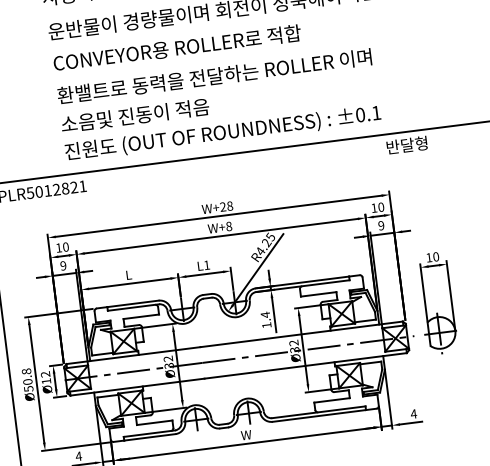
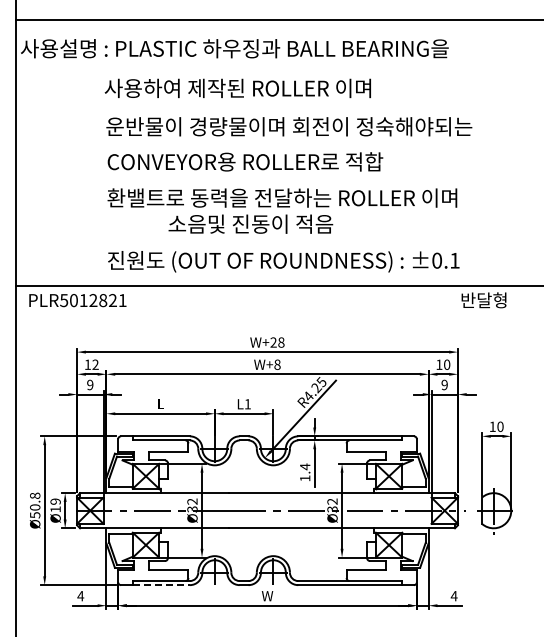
text: (134, 115) -> (250, 223), moved
text: (65, 246) -> (95, 364), 10 -> 12
text: (45, 374) -> (55, 501), Ø12 -> Ø19
line: (150, 437) -> (161, 585), solid -> dashed

